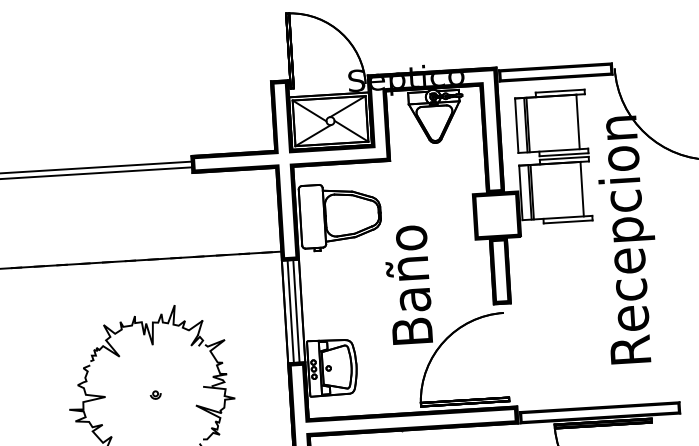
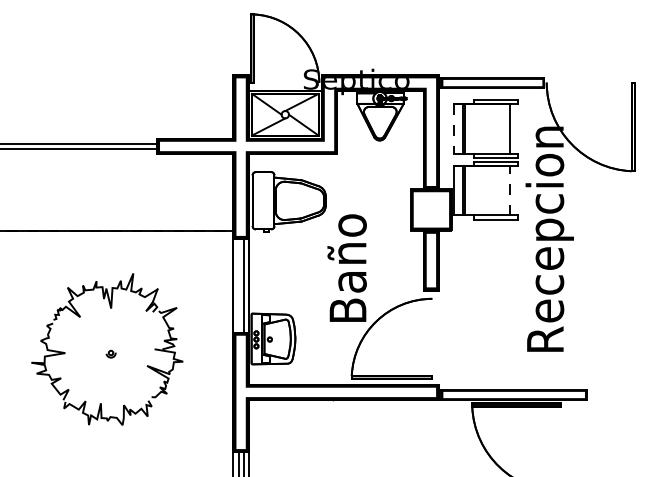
line: (516, 125) -> (454, 129), solid -> dashed
line: (582, 189) -> (510, 190), solid -> dashed
line: (290, 311) -> (238, 285), removed

